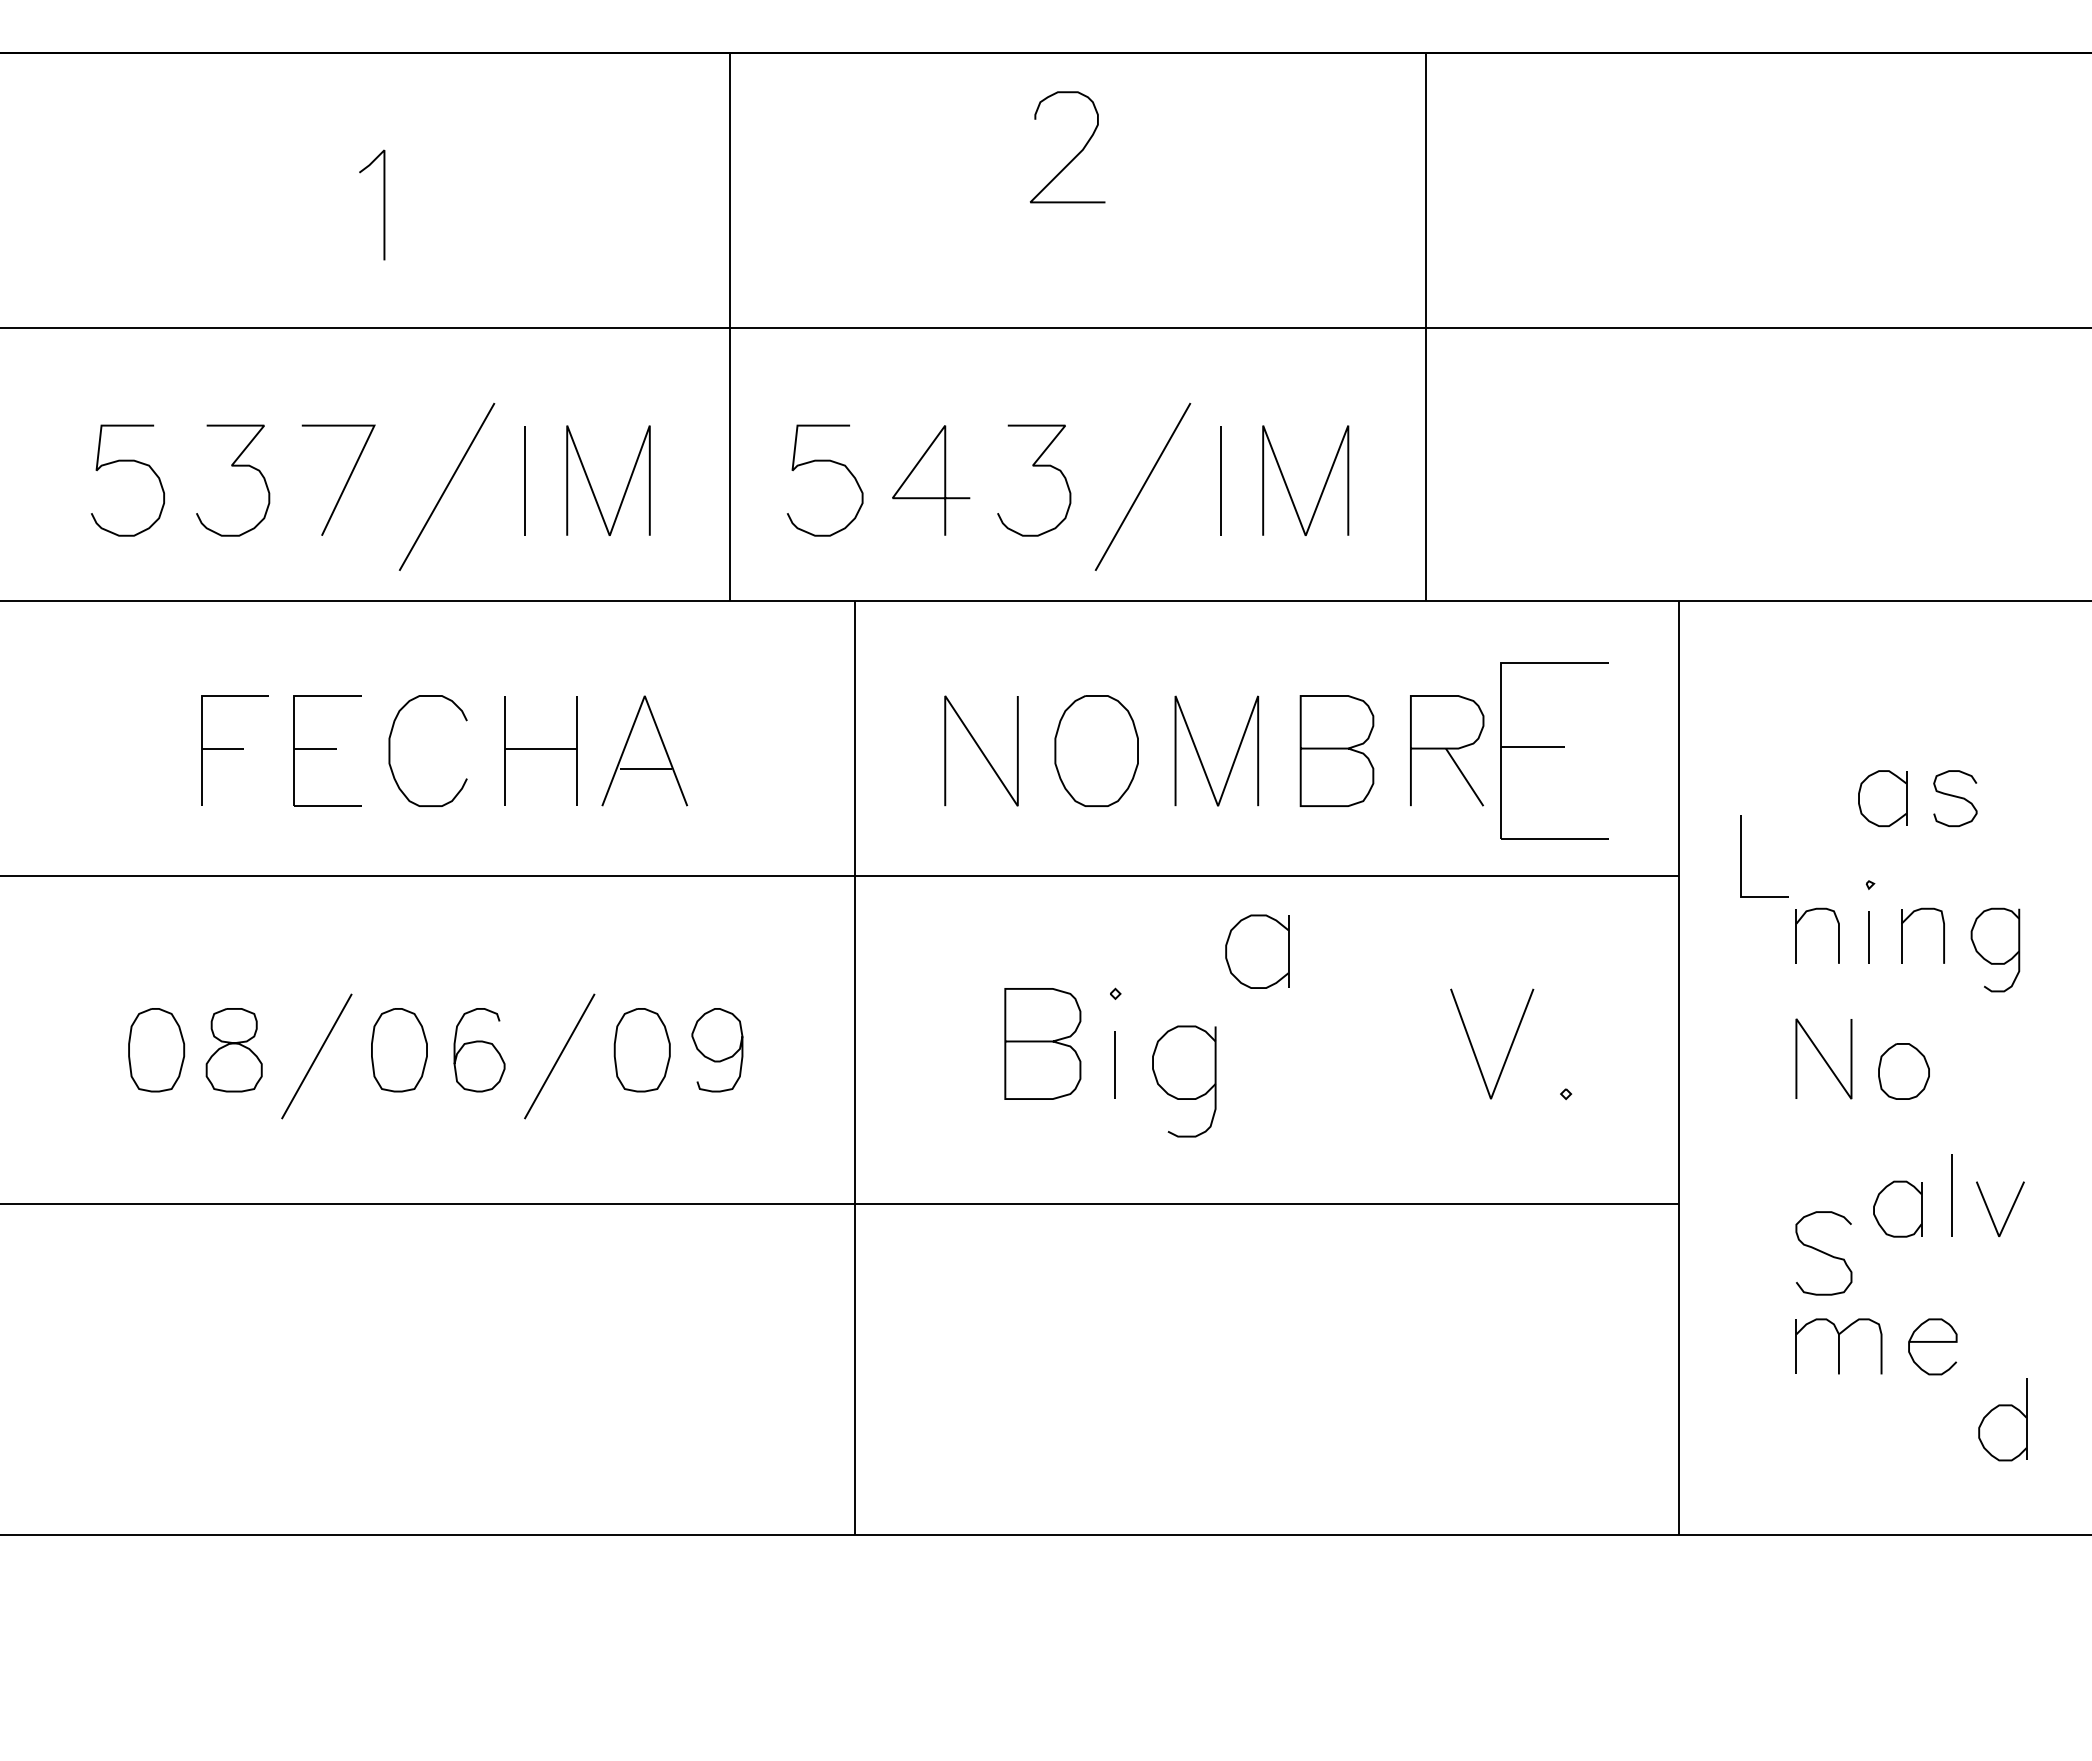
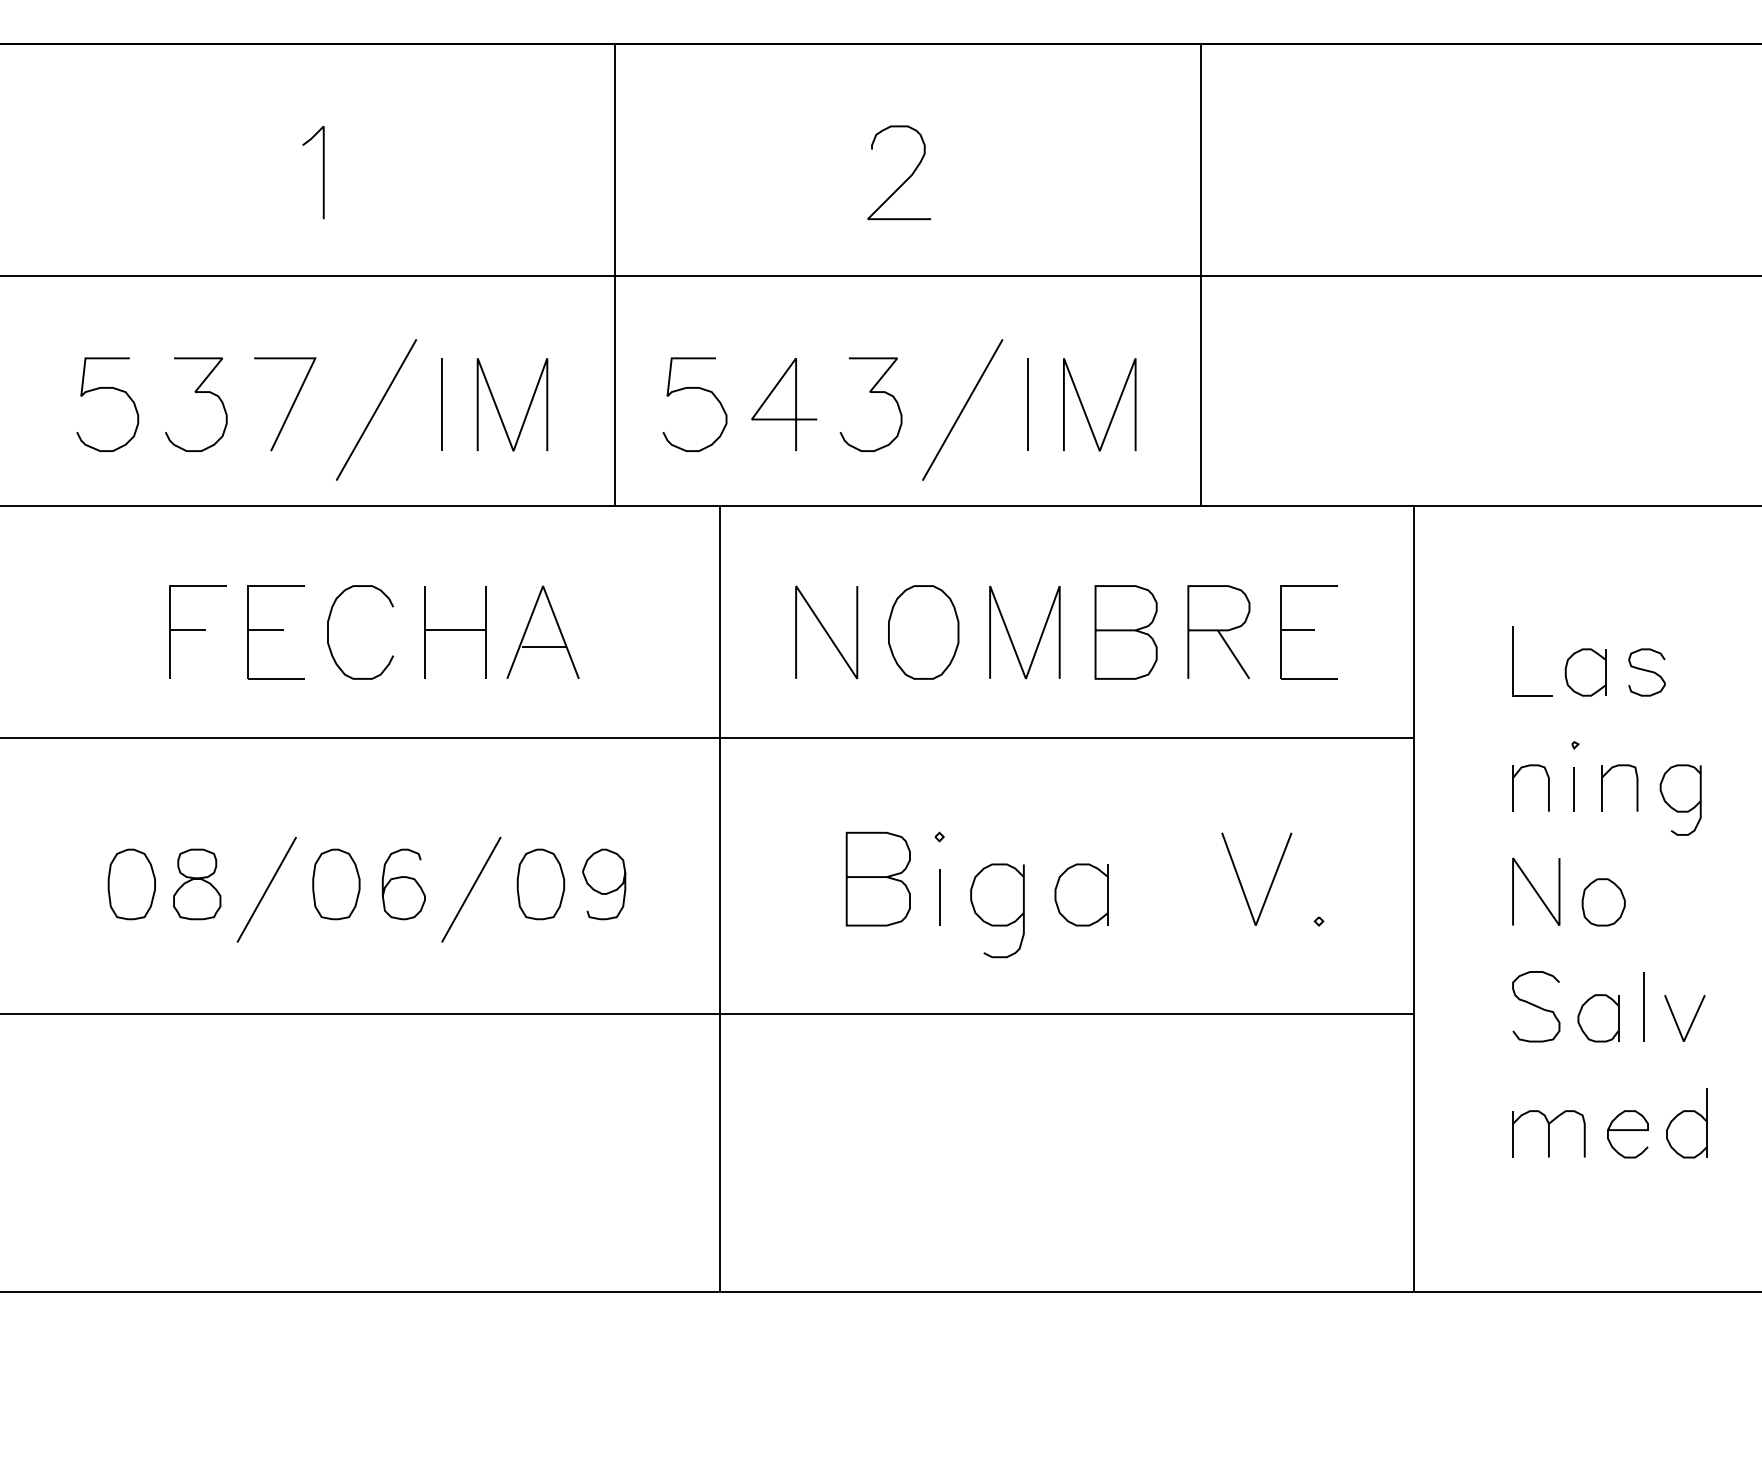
curve: (1075, 155) -> (905, 179), moved
part: (1554, 750) -> (1309, 632), size x0.62
curve: (1741, 856) -> (1513, 661), moved
part: (1257, 951) -> (1081, 894), moved
curve: (1823, 1253) -> (1535, 1006), moved
part: (2002, 1419) -> (1686, 1123), moved

